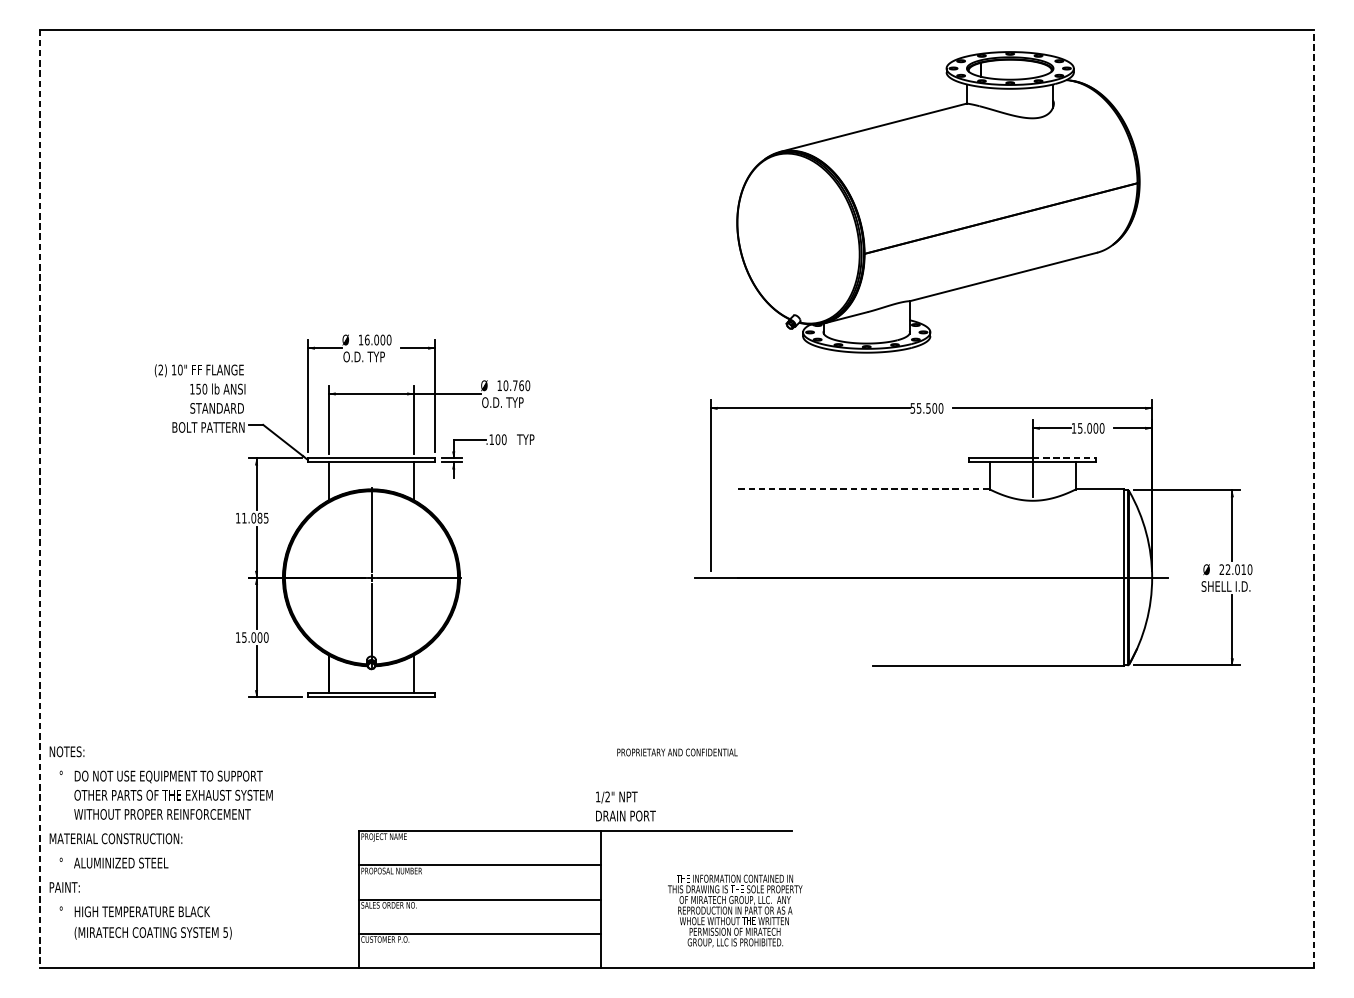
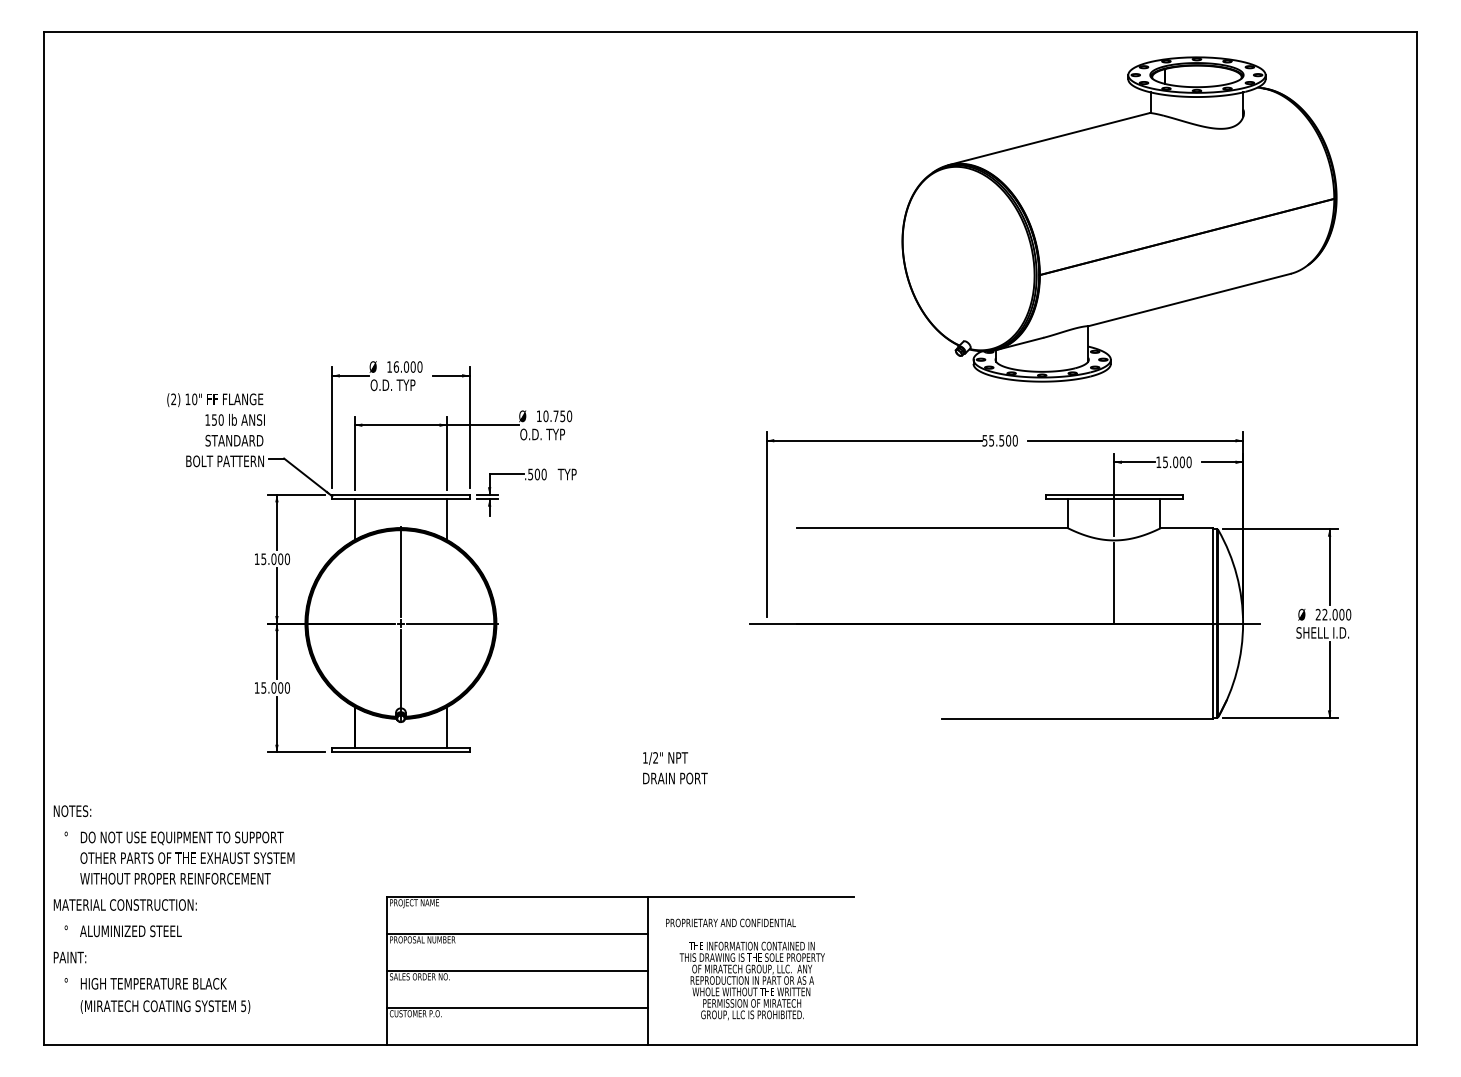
part: (938, 202) -> (1119, 219), moved
text: (521, 385) -> (562, 416), 10.760 -> 10.750
text: (491, 439) -> (530, 474), .100 -> .500
line: (1065, 458) -> (1149, 494), dashed -> solid
line: (863, 489) -> (931, 528), dashed -> solid
line: (40, 499) -> (43, 539), dashed -> solid
line: (1313, 499) -> (1417, 538), dashed -> solid
text: (255, 518) -> (275, 559), 11.085 -> 15.000
line: (1032, 539) -> (1114, 582), added
text: (1243, 569) -> (1341, 614), 22.010 -> 22.000
text: (677, 752) -> (730, 922), moved
text: (626, 806) -> (675, 768), moved
text: (734, 910) -> (751, 980), moved

